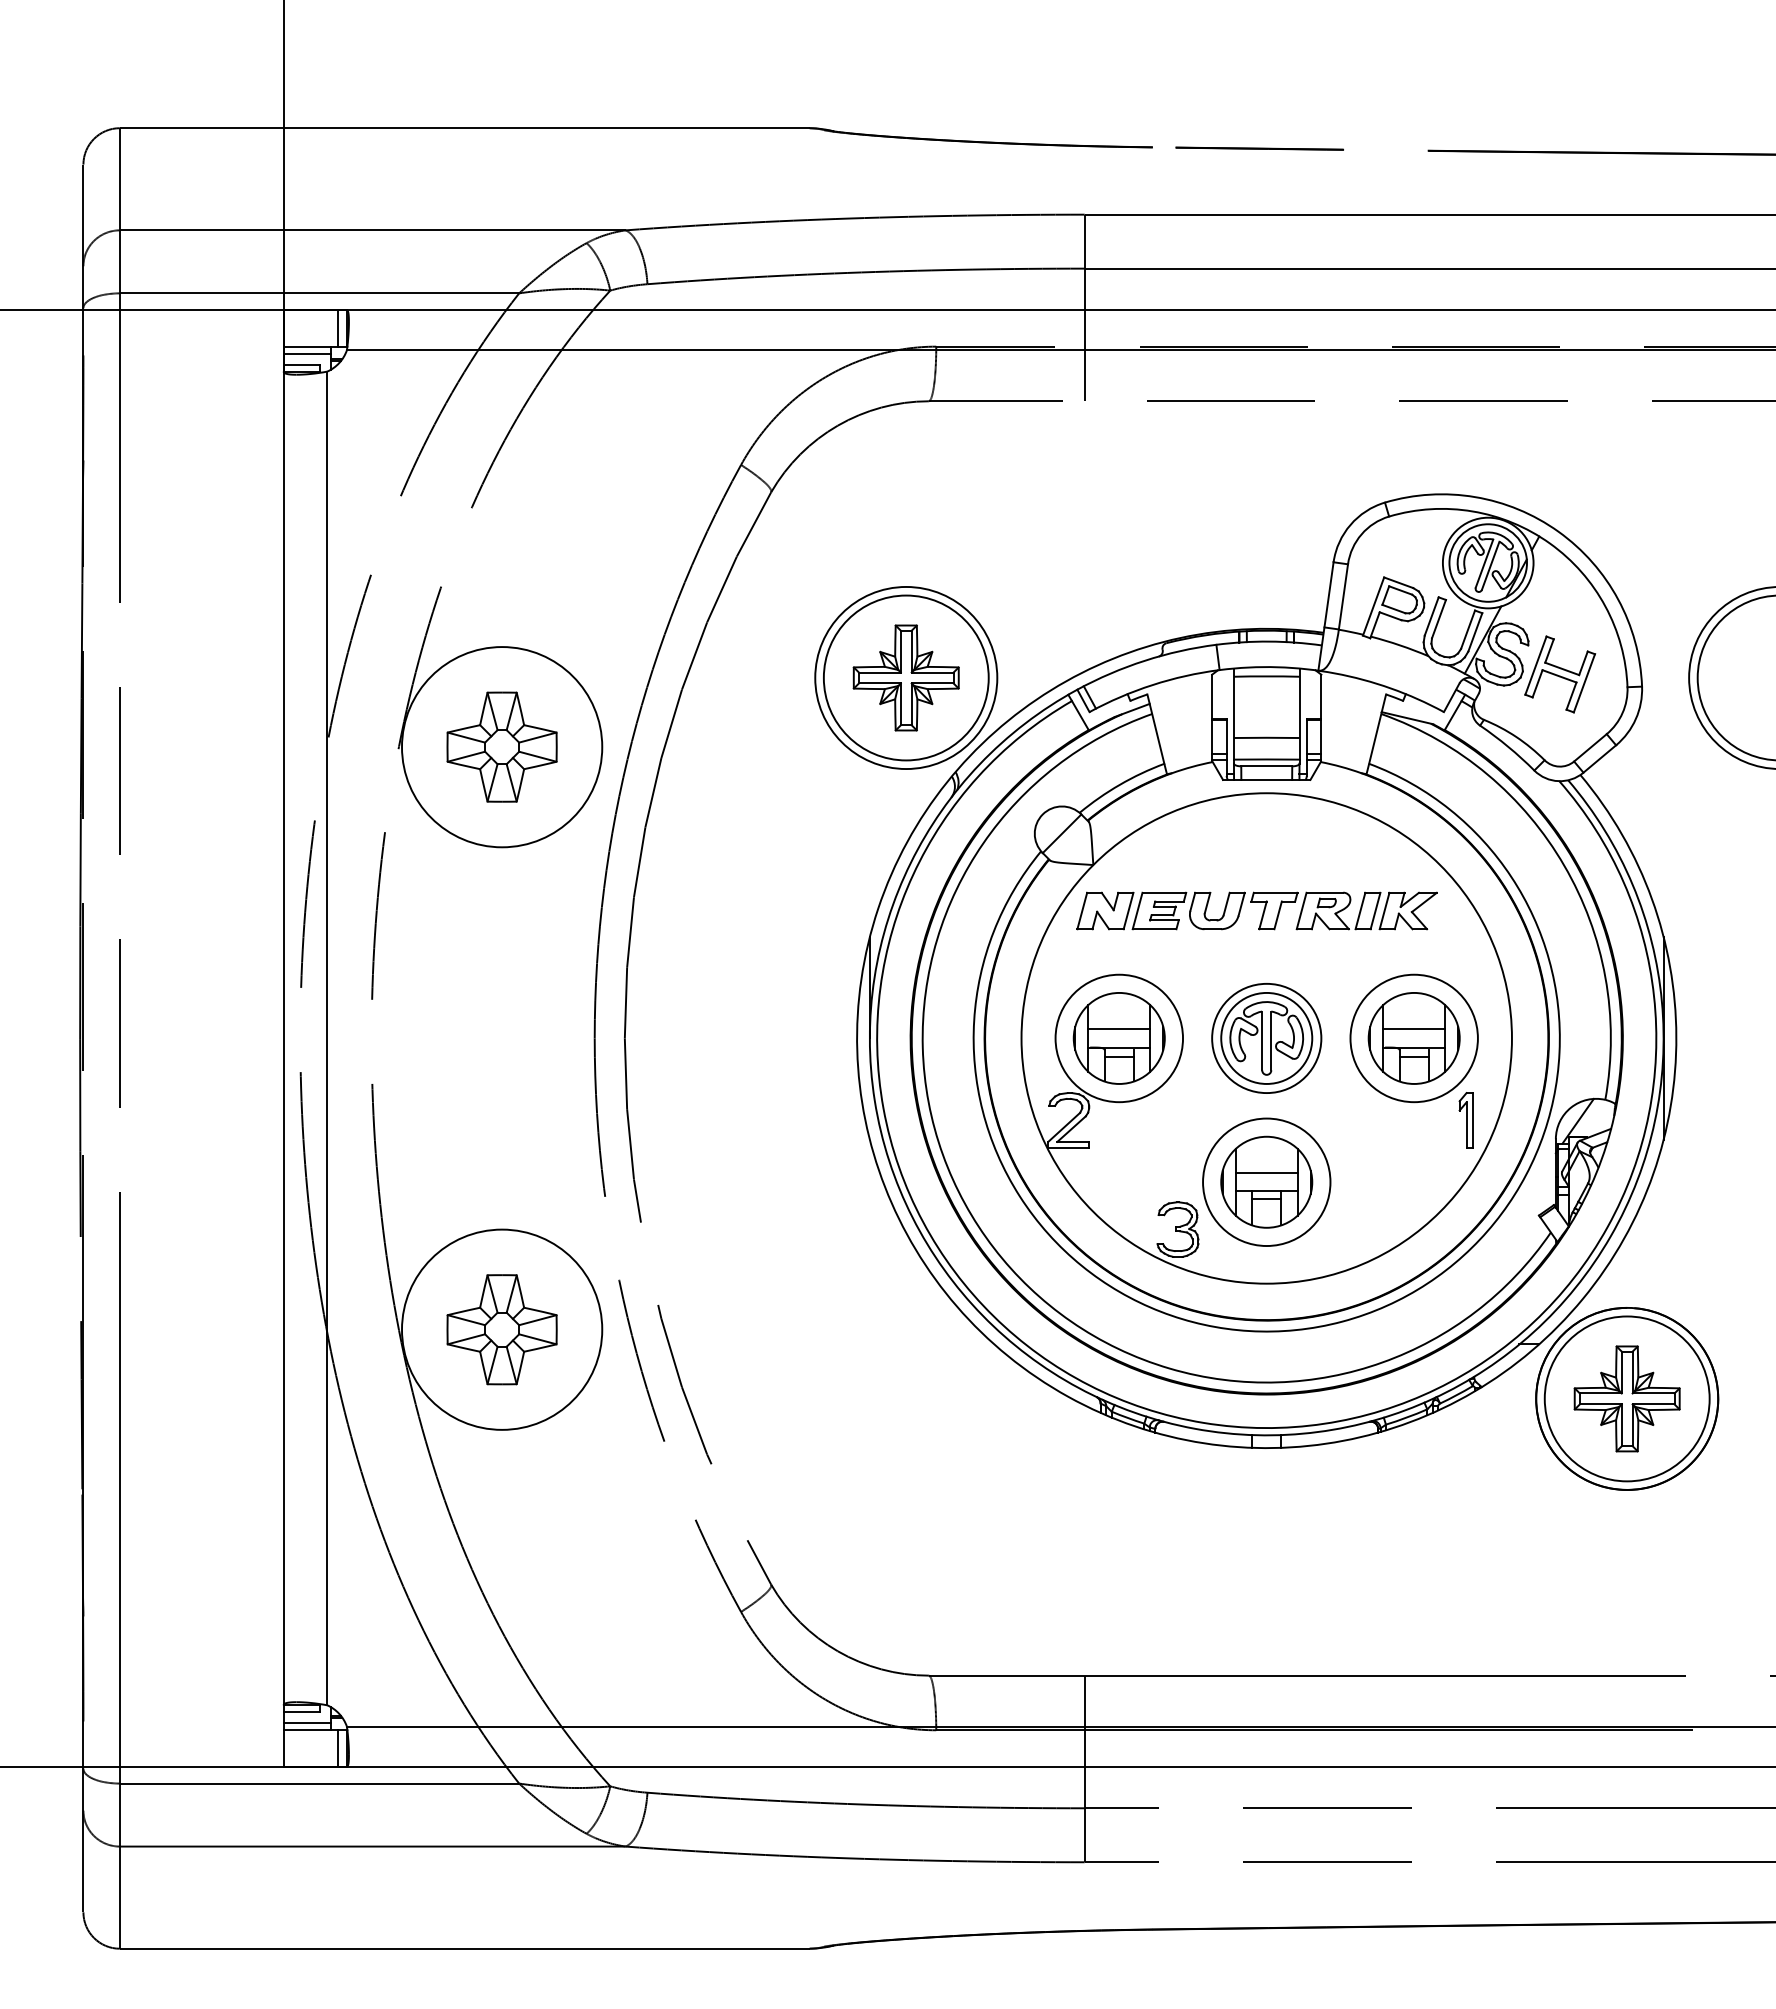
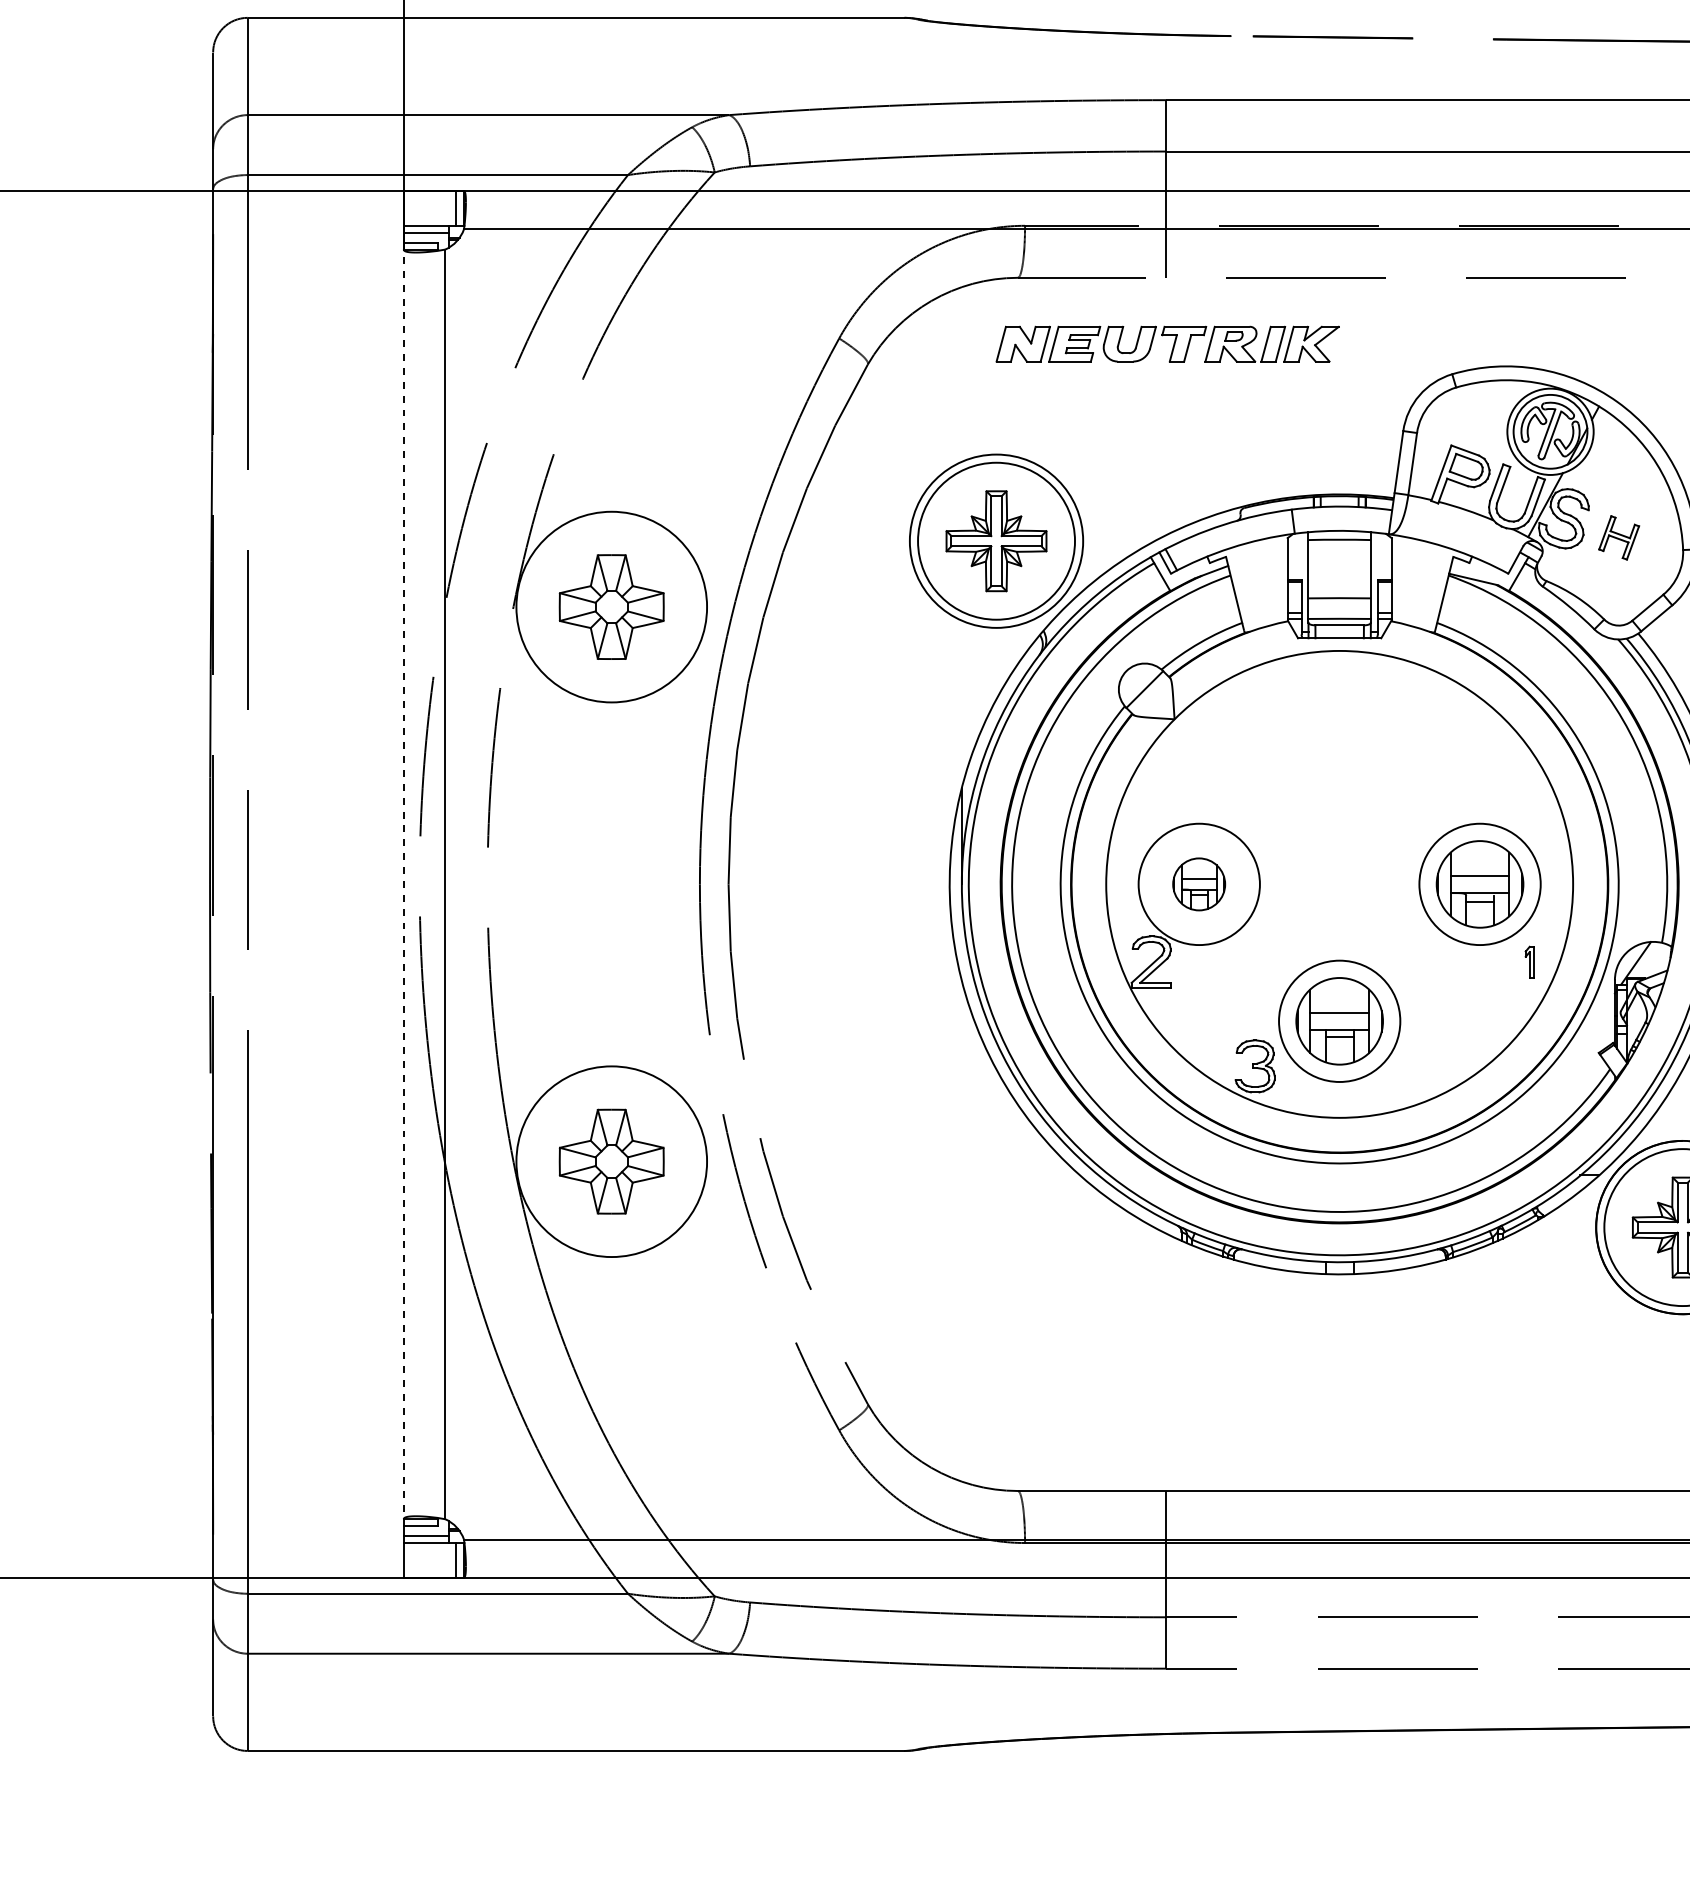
part: (1560, 674) -> (1619, 537), size x0.6
part: (1262, 912) -> (1172, 345), moved
line: (283, 1038) -> (403, 884), solid -> dashed
part: (1118, 1038) -> (1198, 884), size x0.6
part: (1266, 1038) -> (1339, 884), removed
part: (1465, 1120) -> (1528, 962), size x0.6

